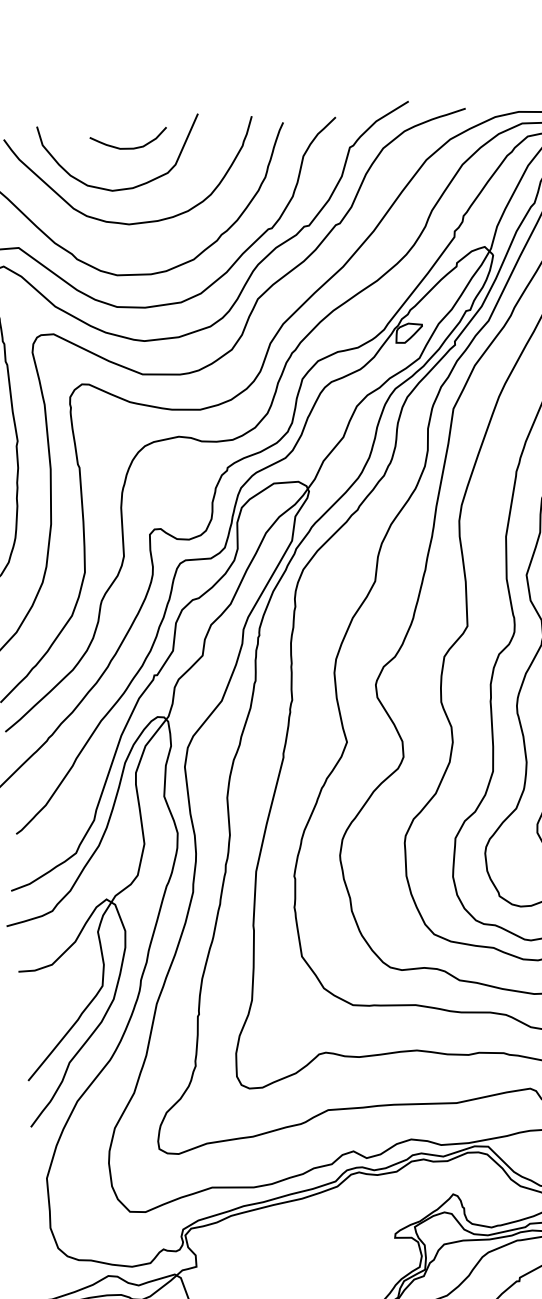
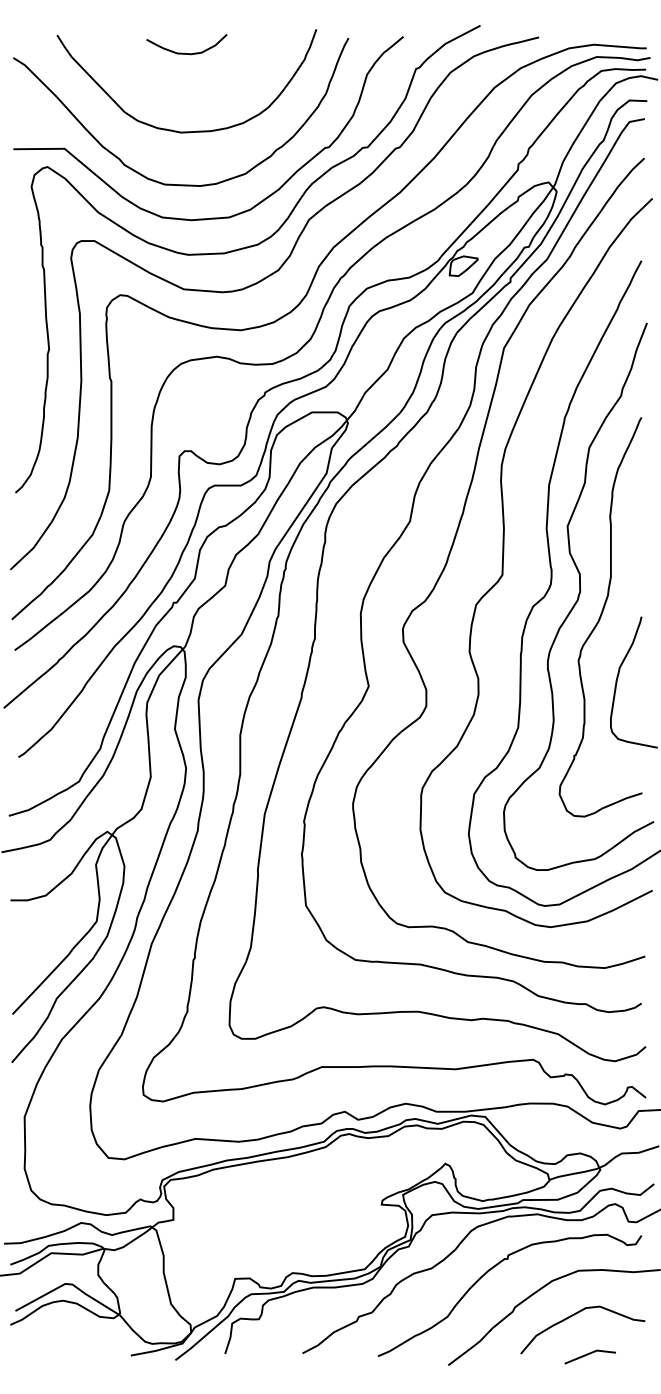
curve: (123, 188) -> (177, 94), removed

